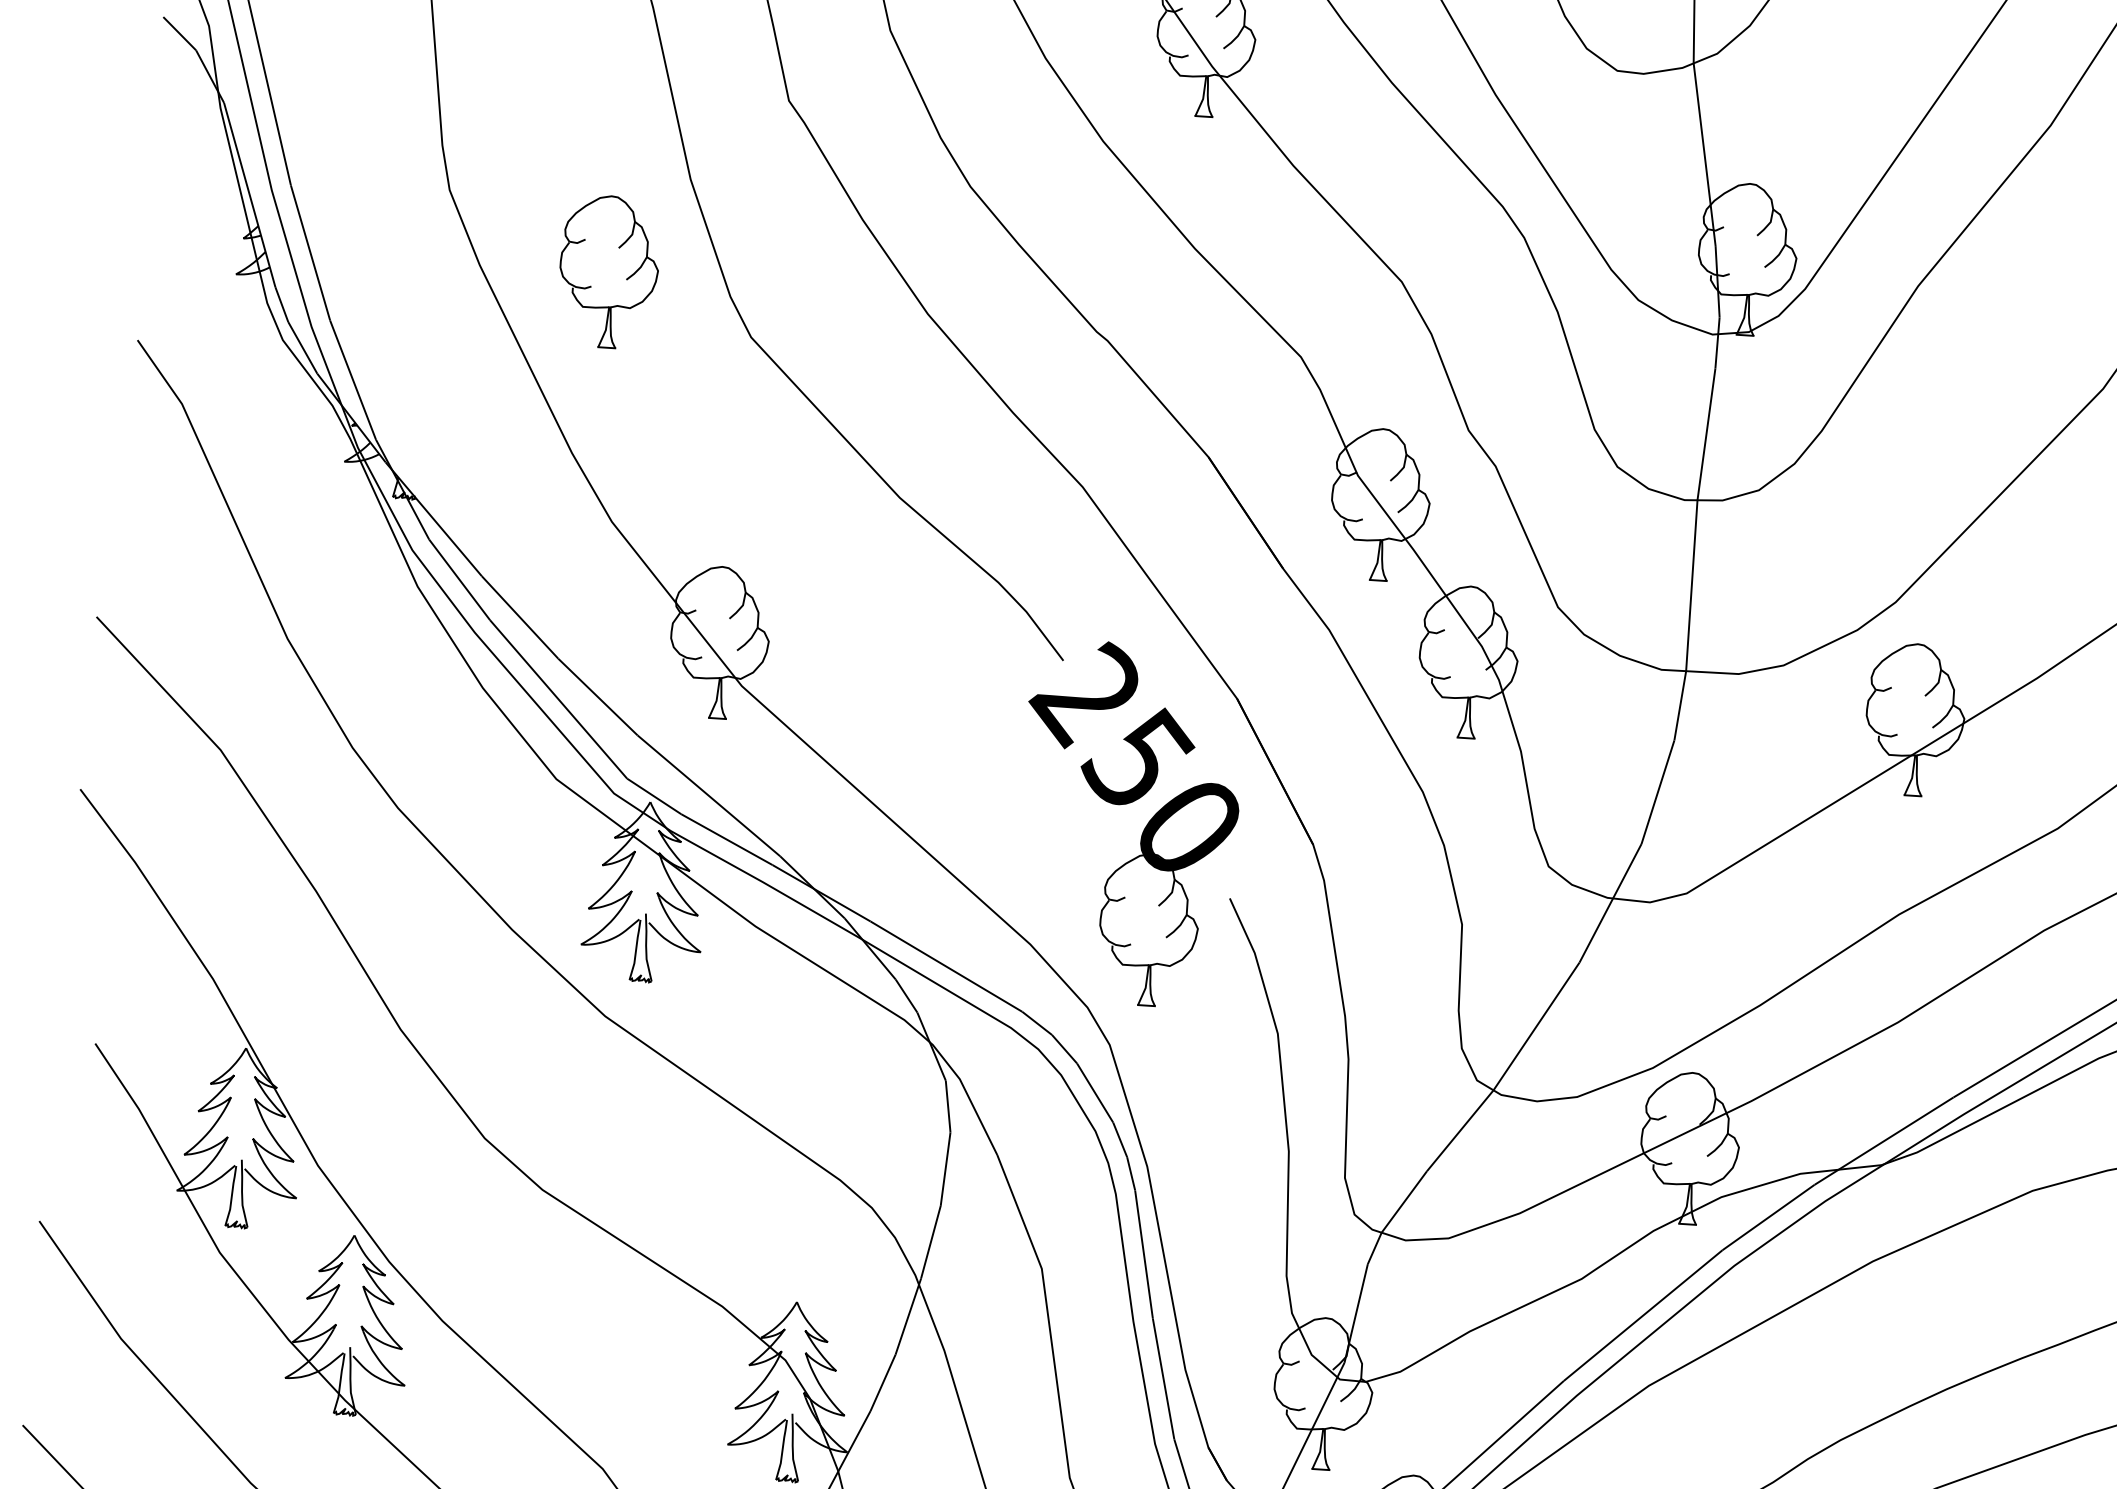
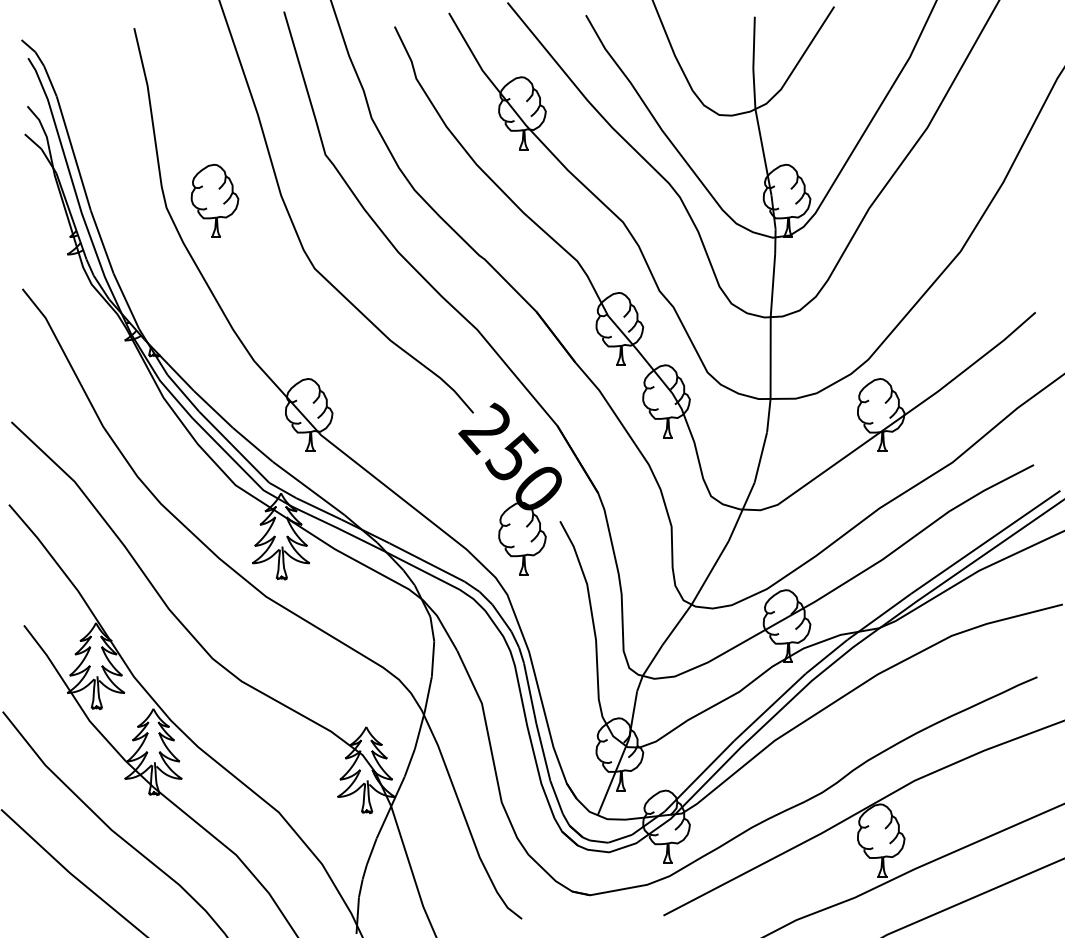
part: (607, 270) -> (214, 200), moved

